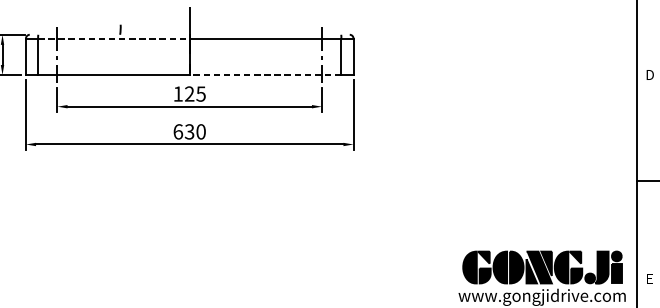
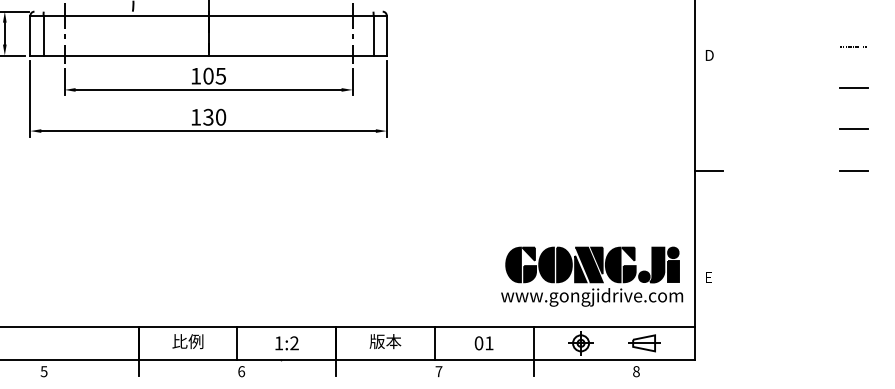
line: (114, 38) -> (126, 15), dashed -> solid
line: (265, 75) -> (290, 55), dashed -> solid
text: (189, 93) -> (208, 75), 125 -> 105
text: (178, 131) -> (196, 116), 630 -> 130

